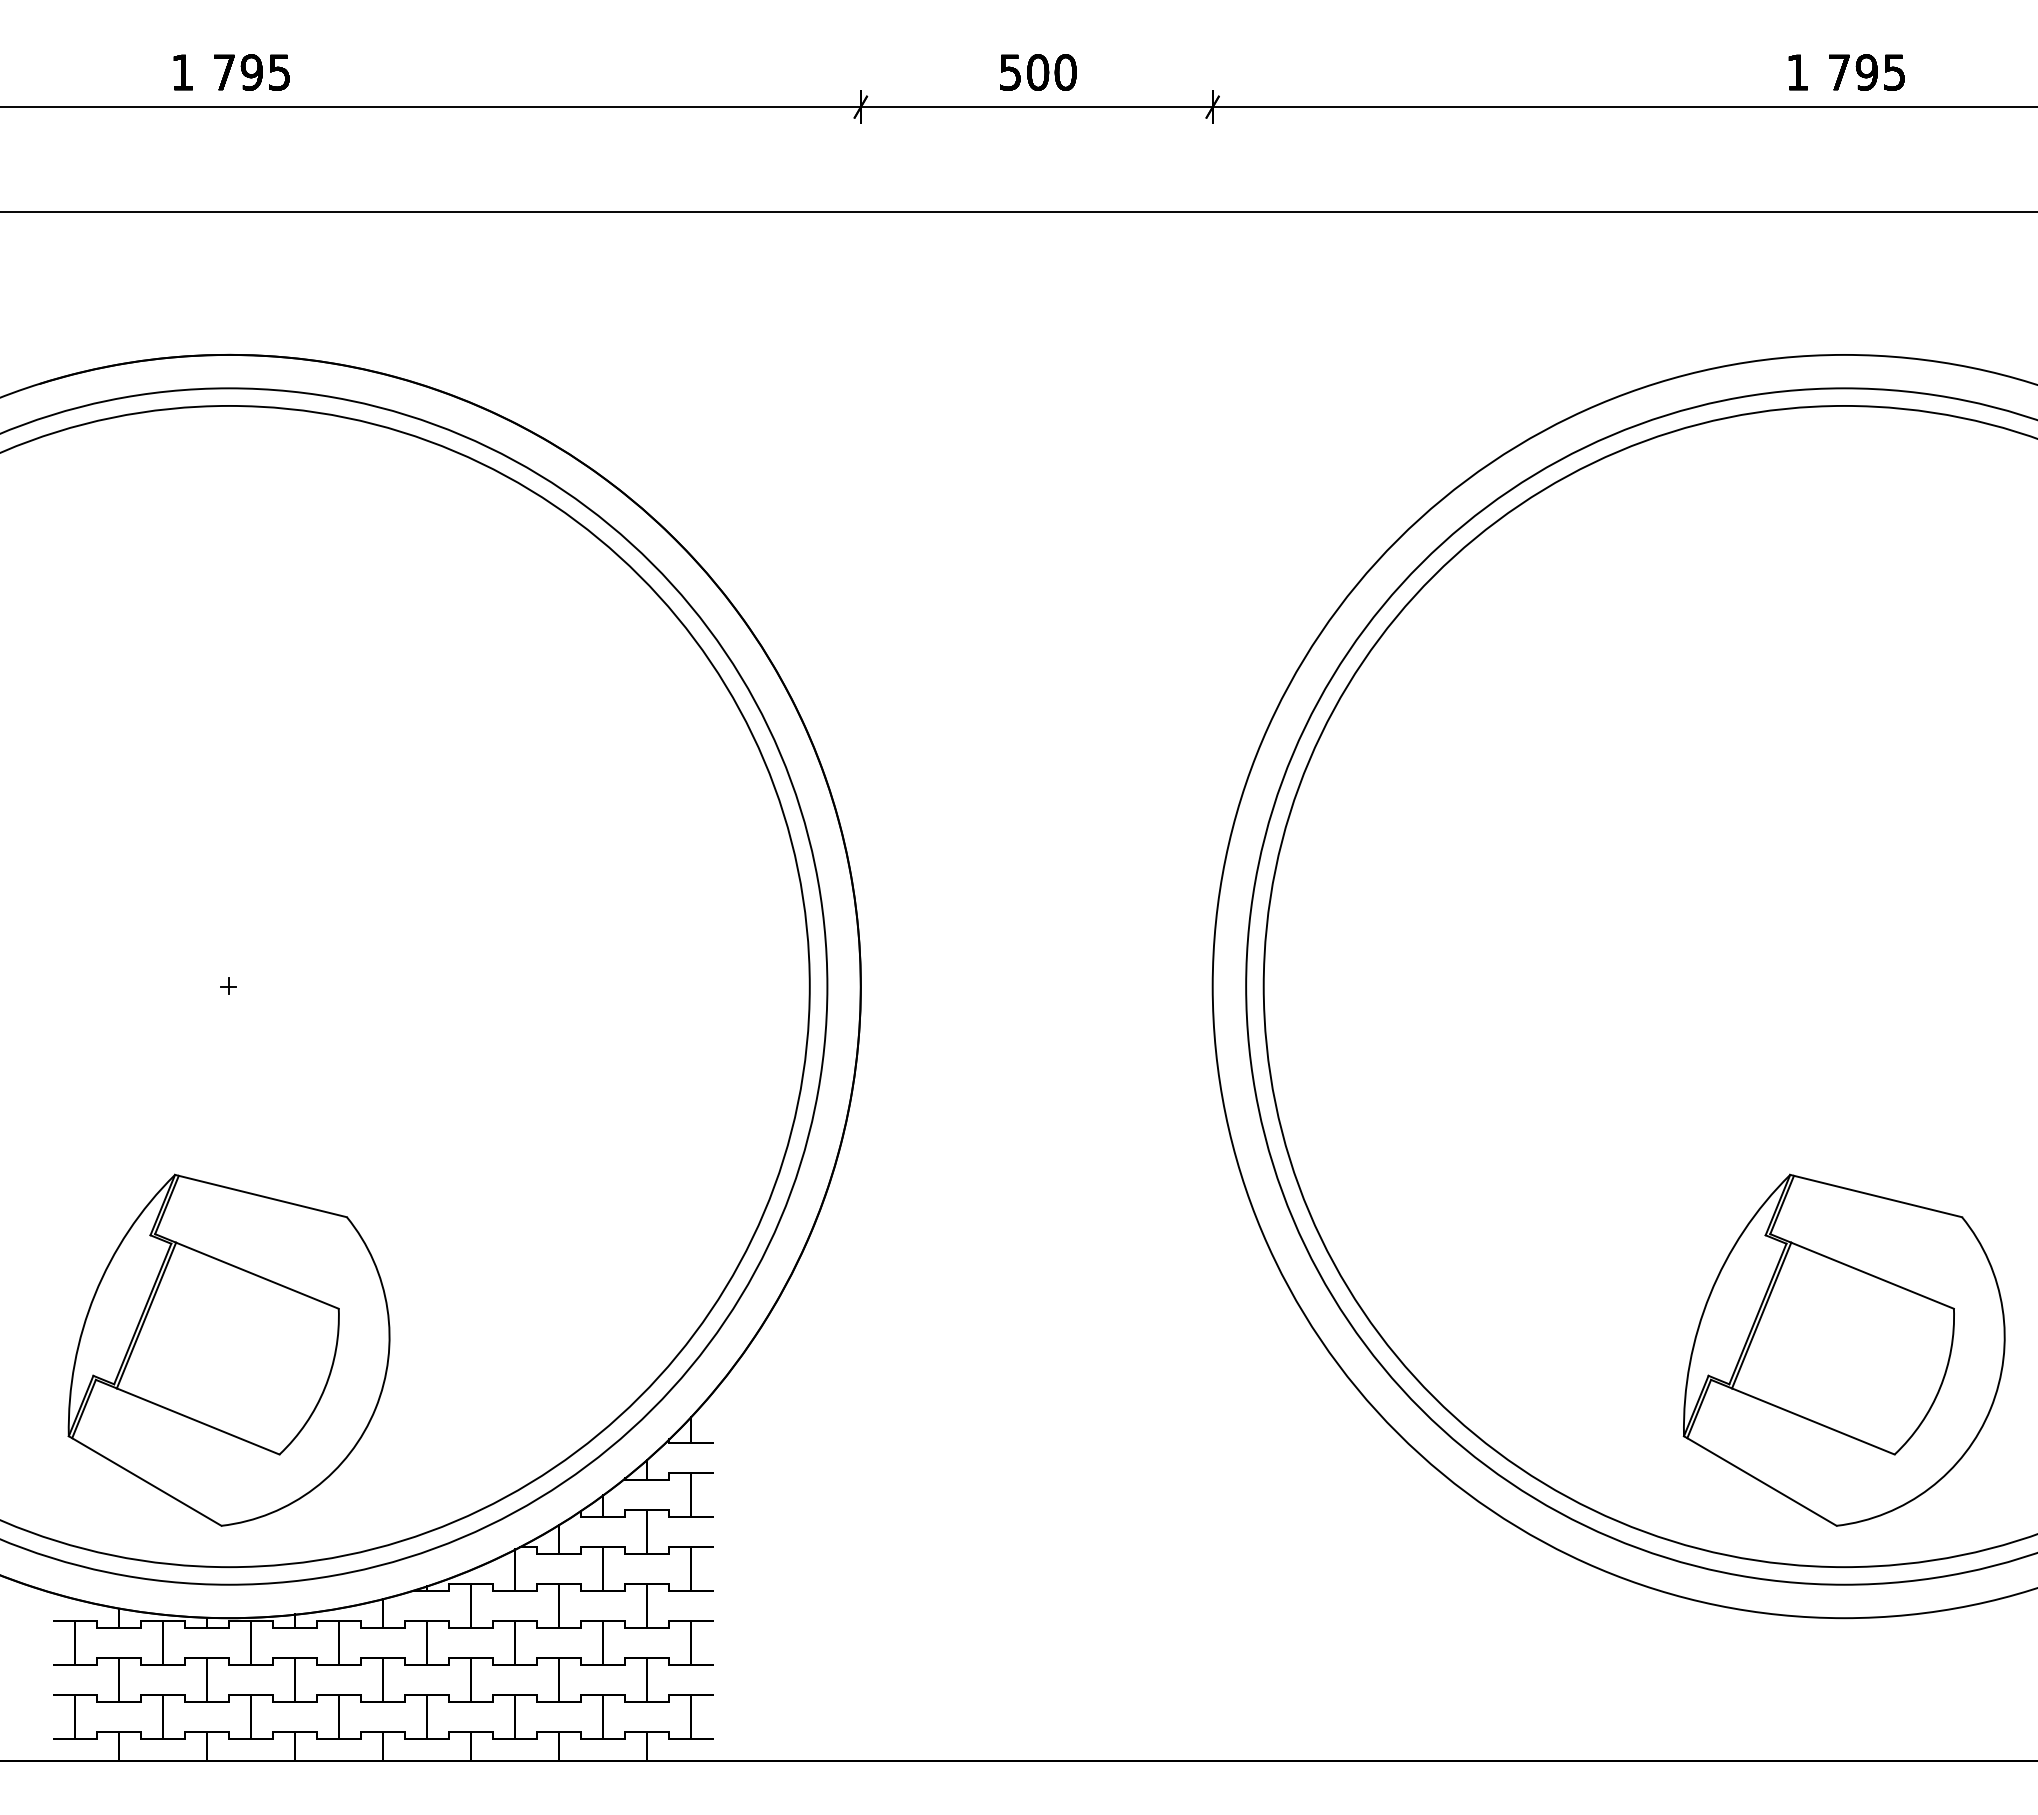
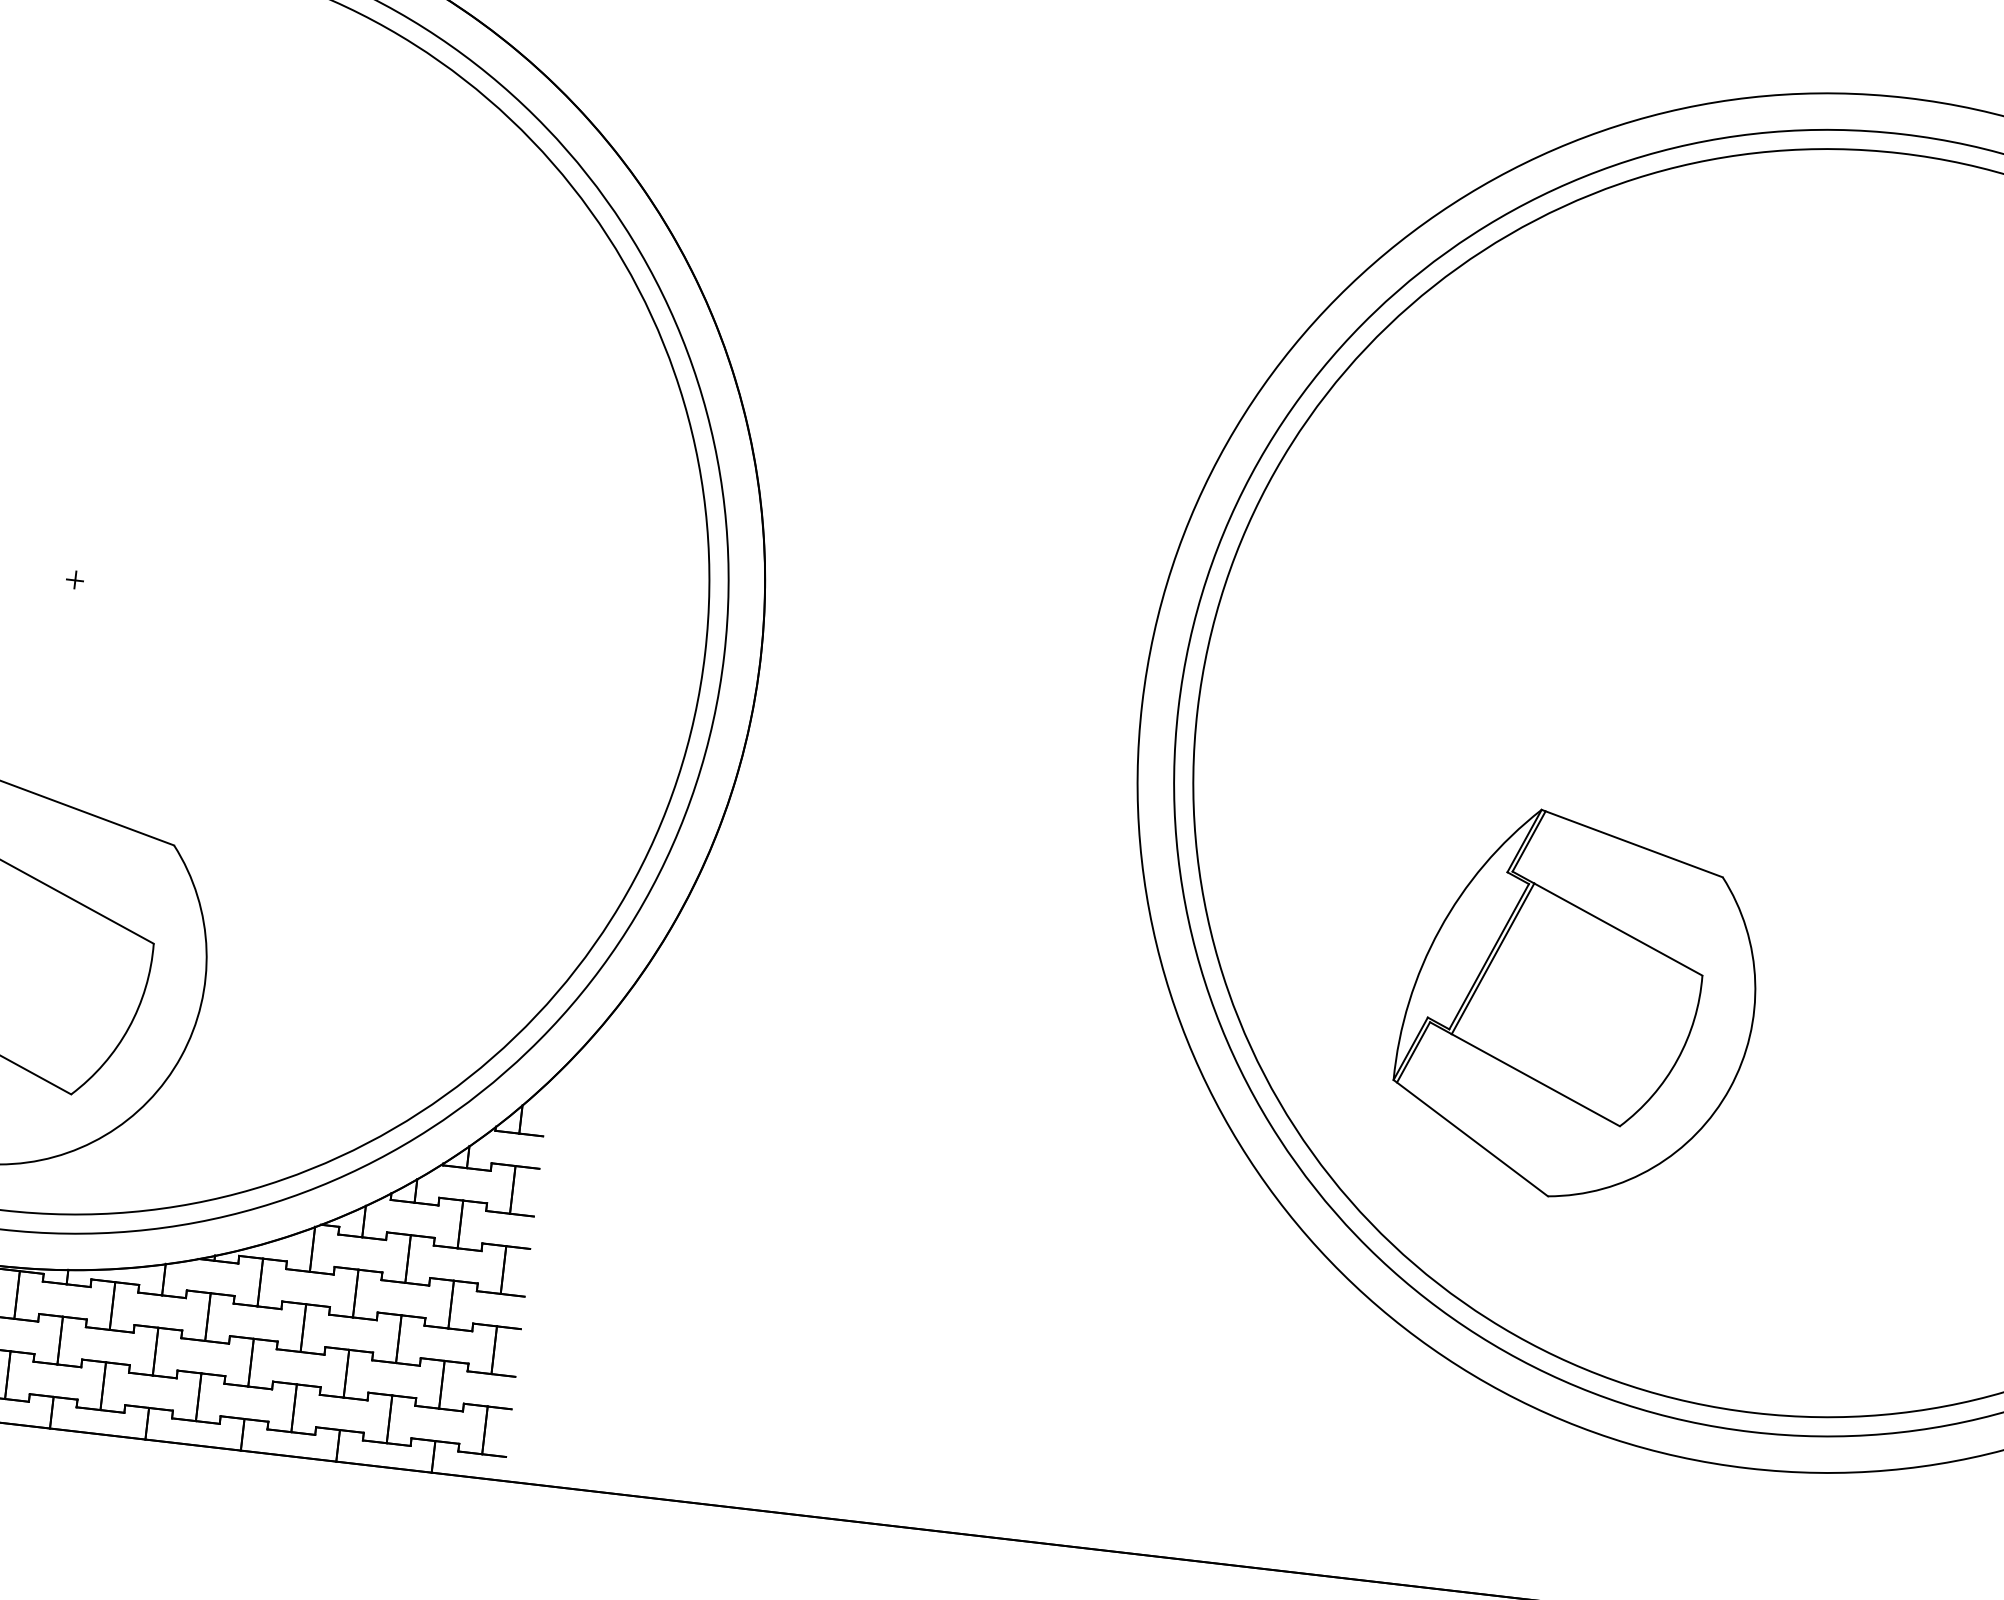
part: (1843, 1349) -> (1577, 1005), moved

